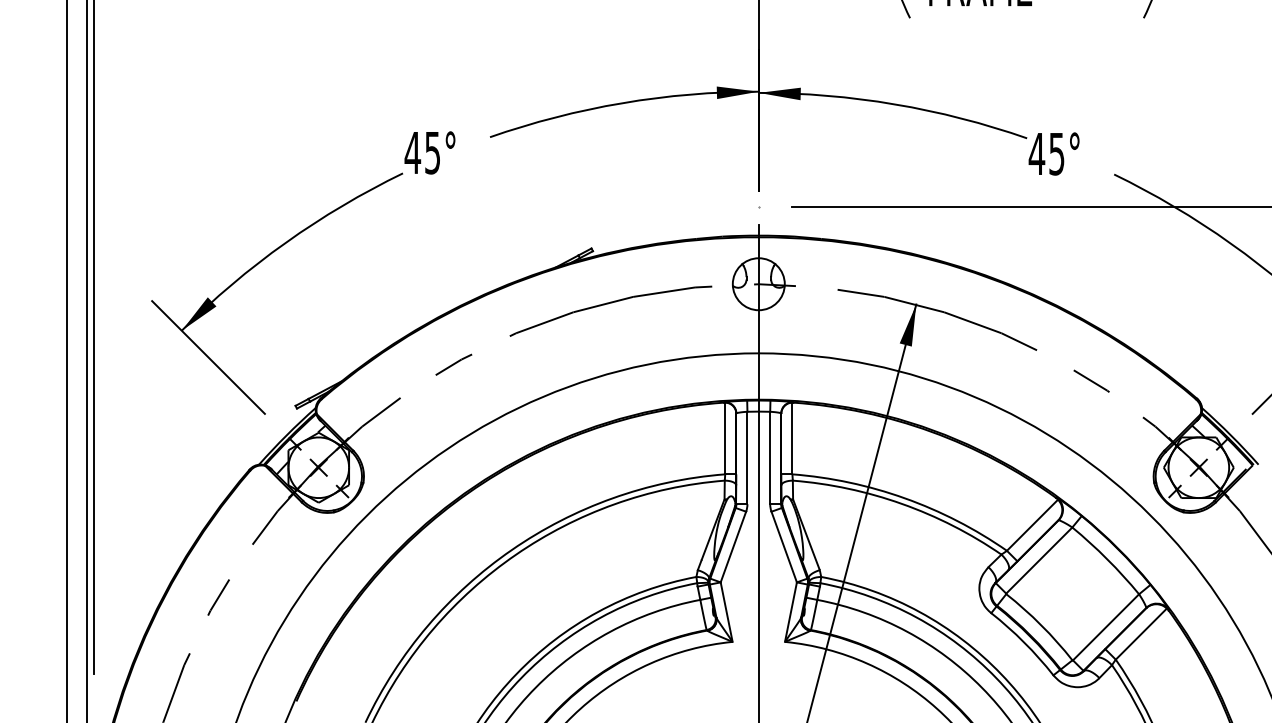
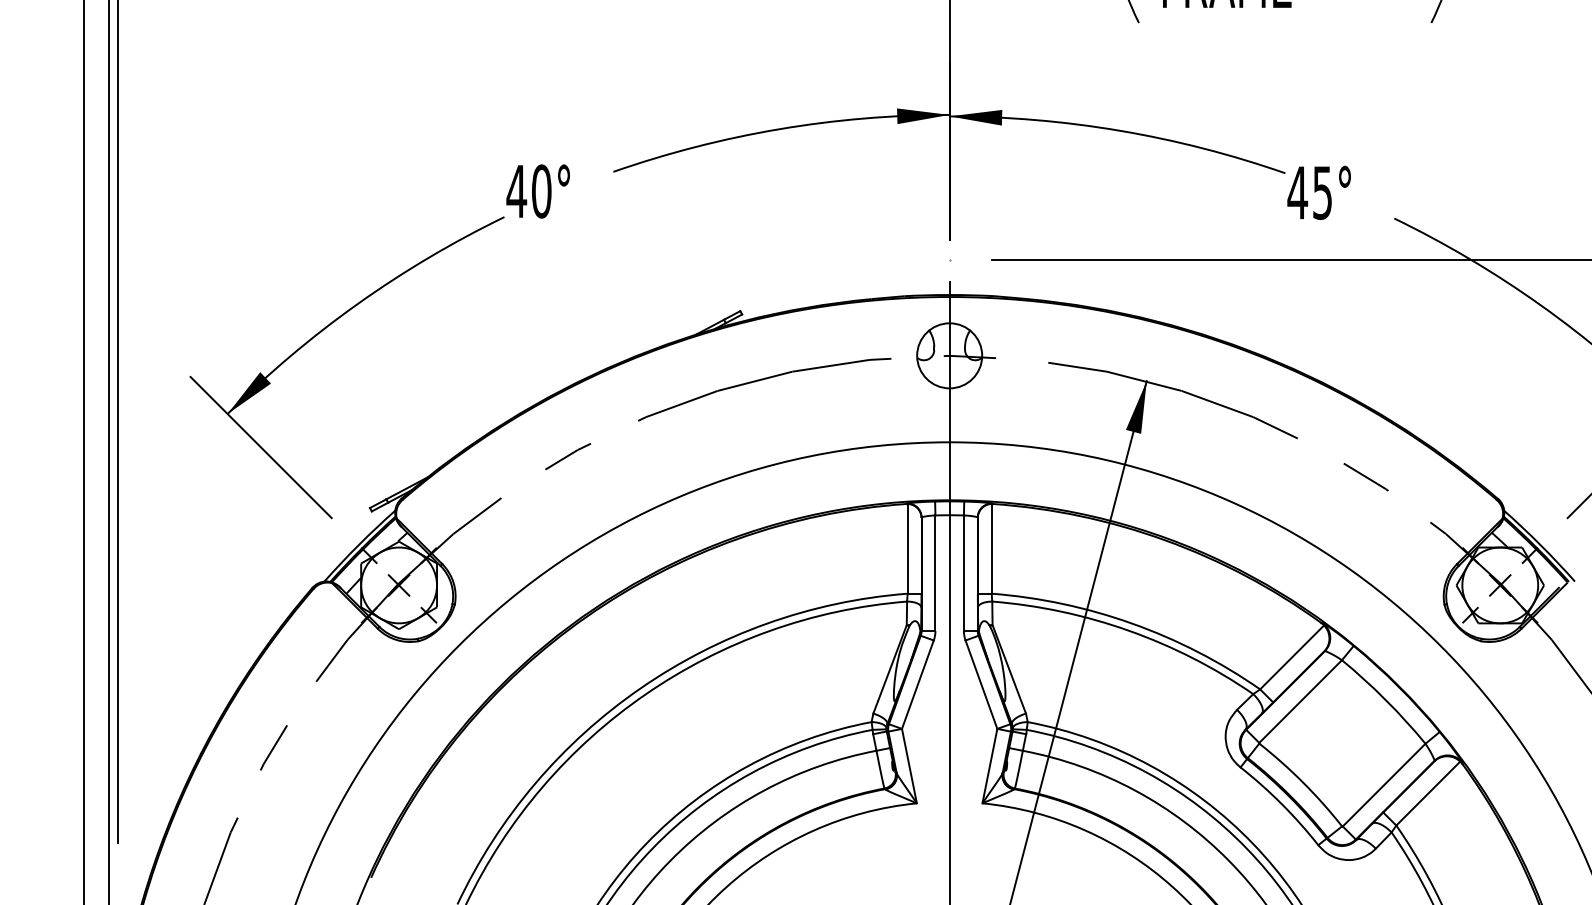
text: (432, 152) -> (541, 191), 45° -> 40°

